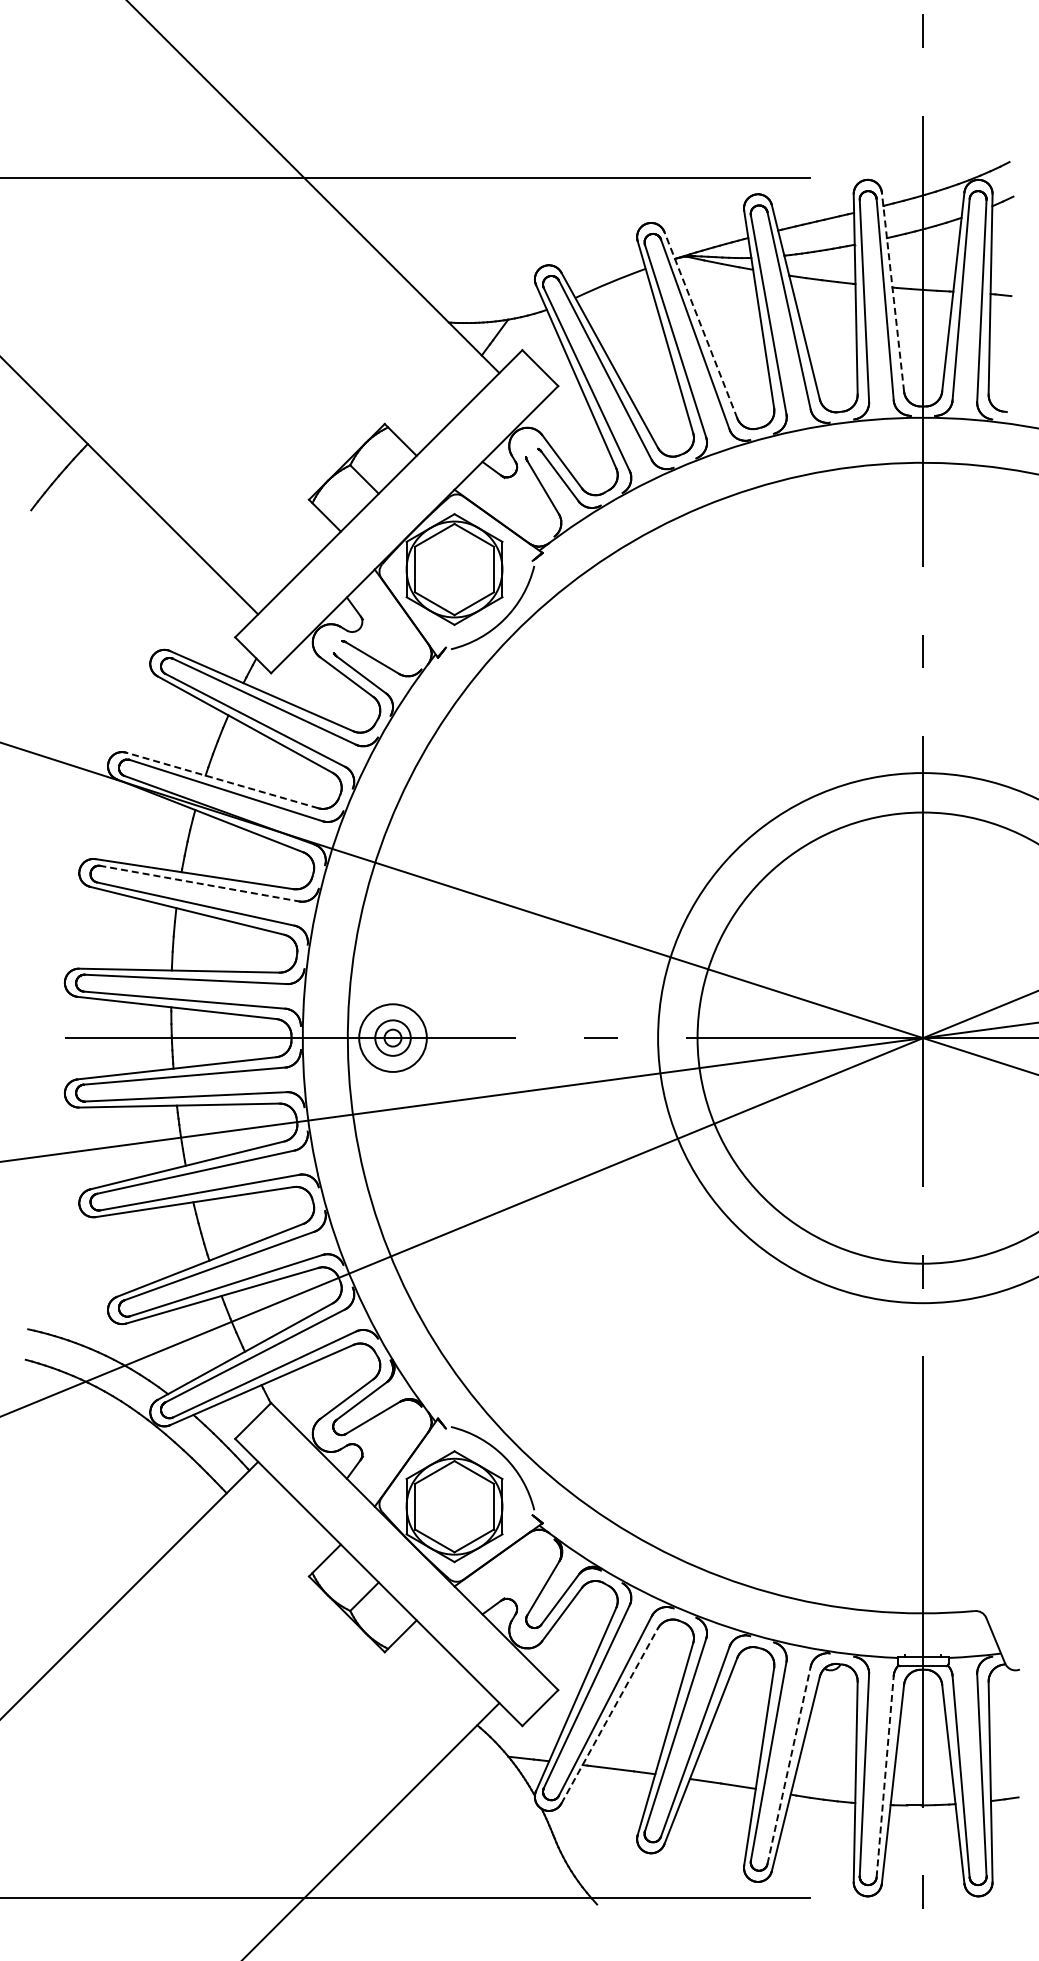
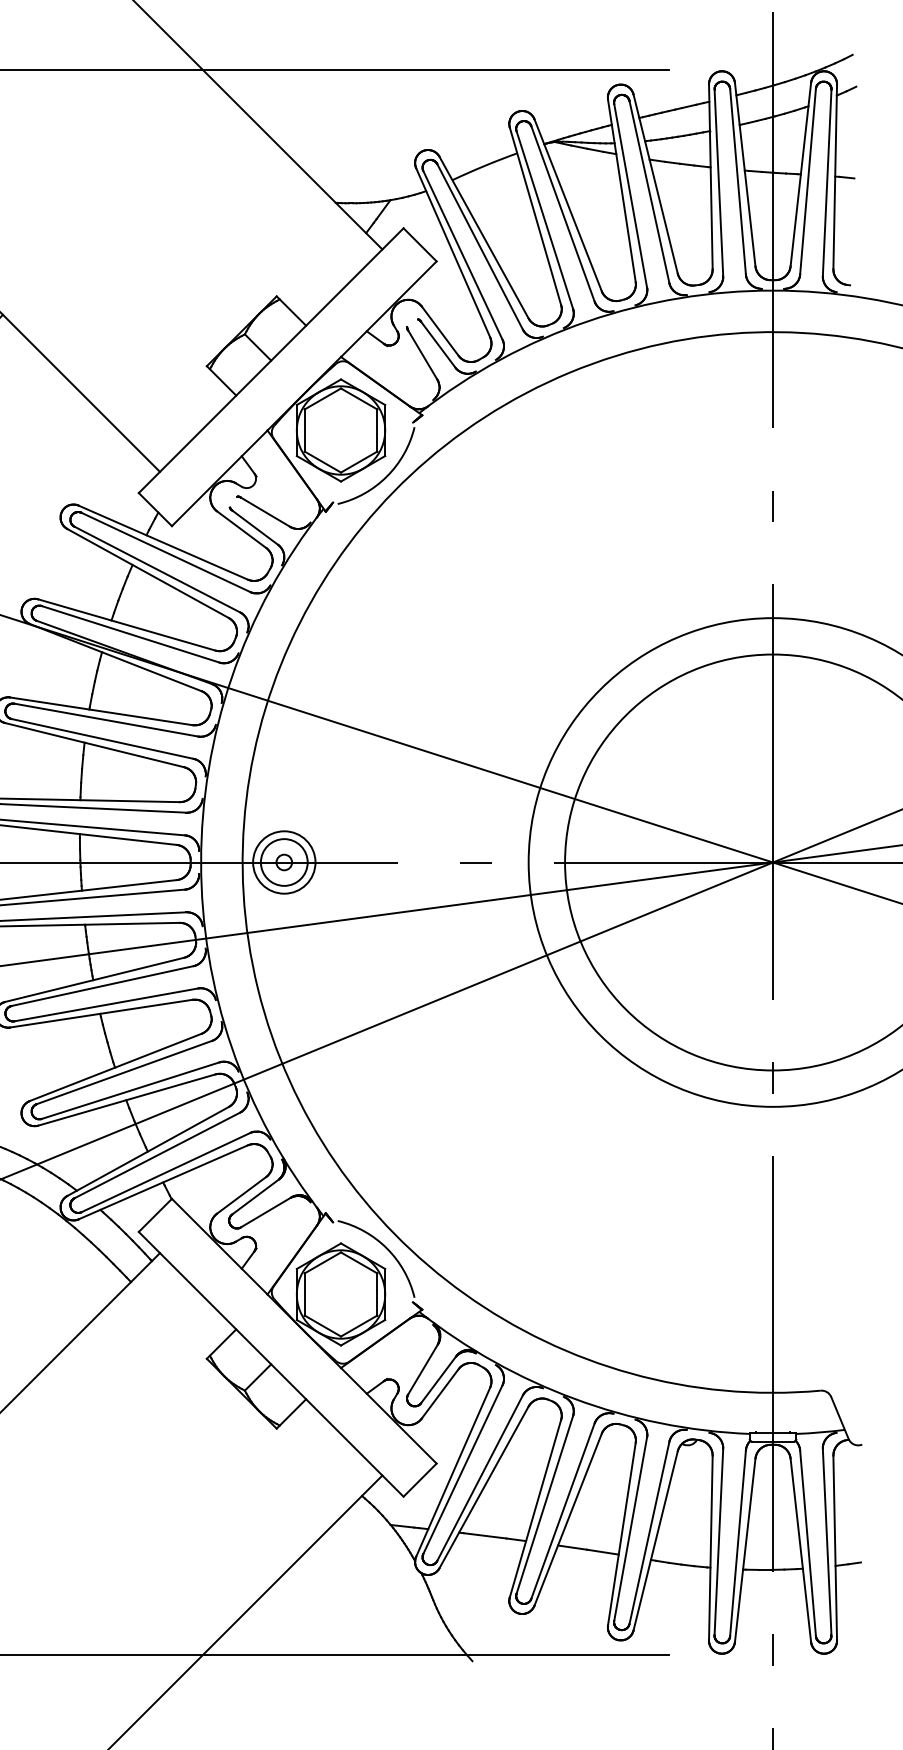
line: (892, 291) -> (744, 174), dashed -> solid
line: (700, 324) -> (567, 204), dashed -> solid
line: (221, 780) -> (126, 624), dashed -> solid
line: (200, 883) -> (106, 719), dashed -> solid
circle: (392, 1037) -> (283, 861), size x1.43
line: (609, 1715) -> (483, 1486), dashed -> solid
line: (789, 1764) -> (649, 1532), dashed -> solid
line: (885, 1775) -> (738, 1542), dashed -> solid

